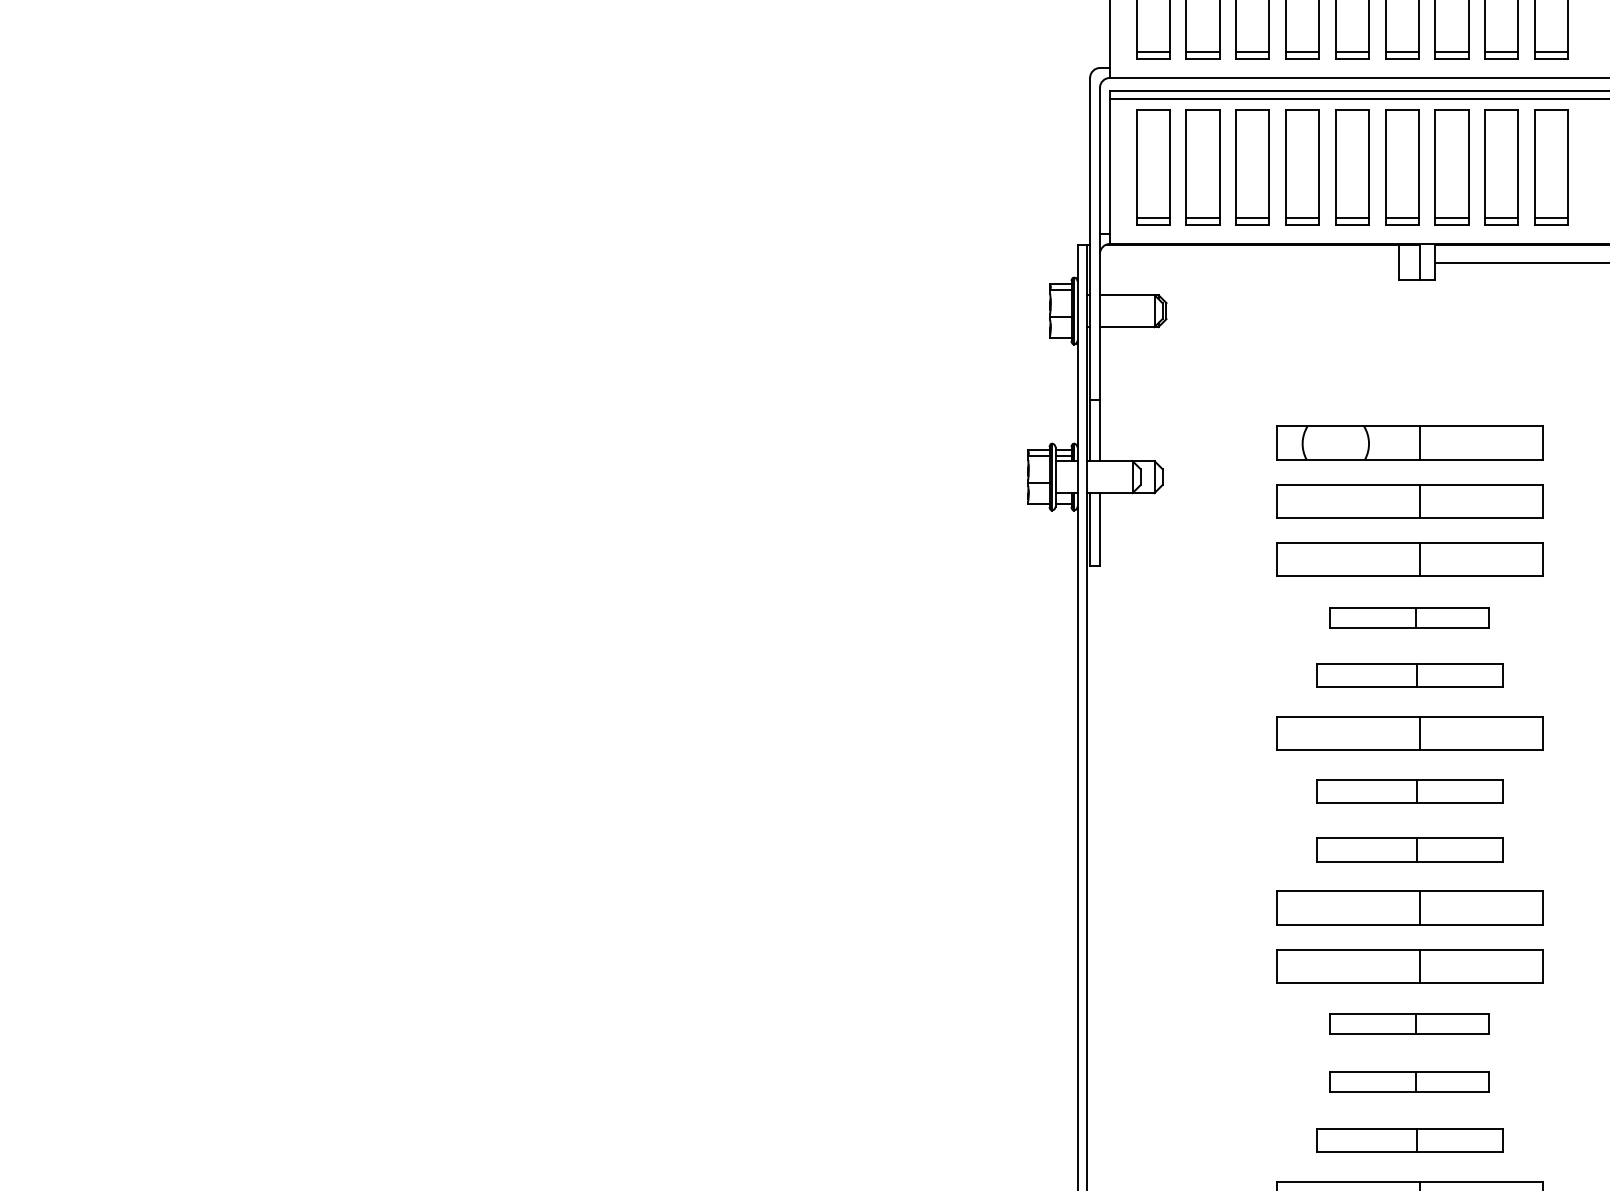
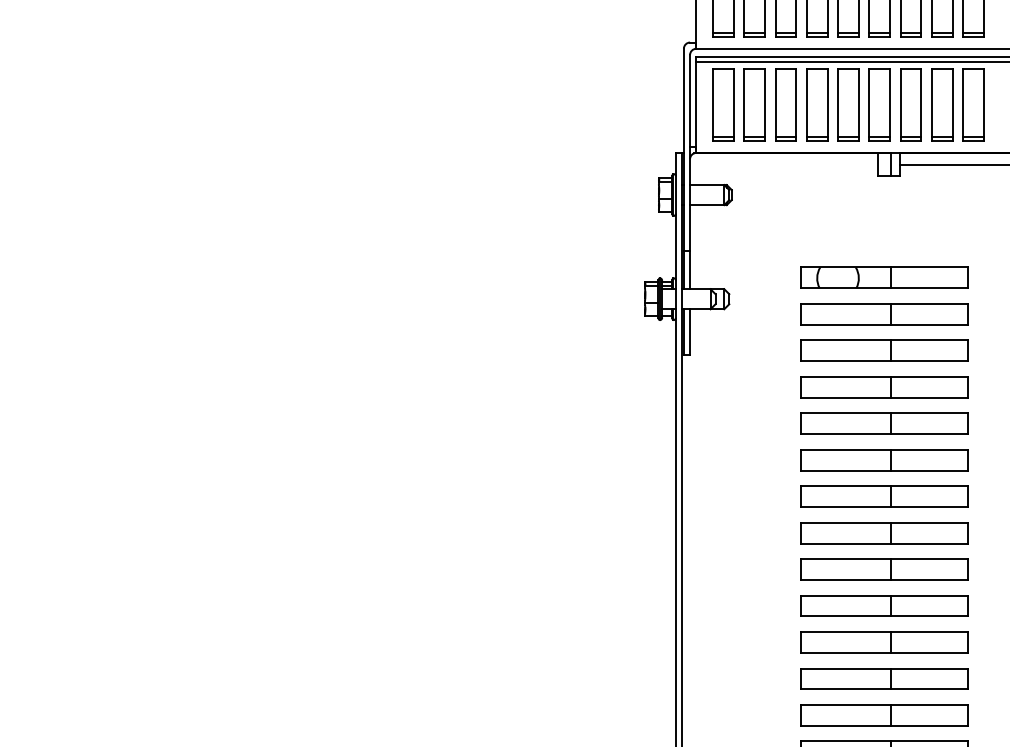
part: (1409, 617) -> (884, 387), size x1.67
part: (1409, 675) -> (884, 423), size x1.43
part: (1409, 791) -> (884, 496), size x1.43
part: (1409, 850) -> (884, 533), size x1.43
part: (1409, 1024) -> (884, 642), size x1.67
part: (1409, 1081) -> (884, 678), size x1.67
part: (1409, 1140) -> (884, 715), size x1.43

